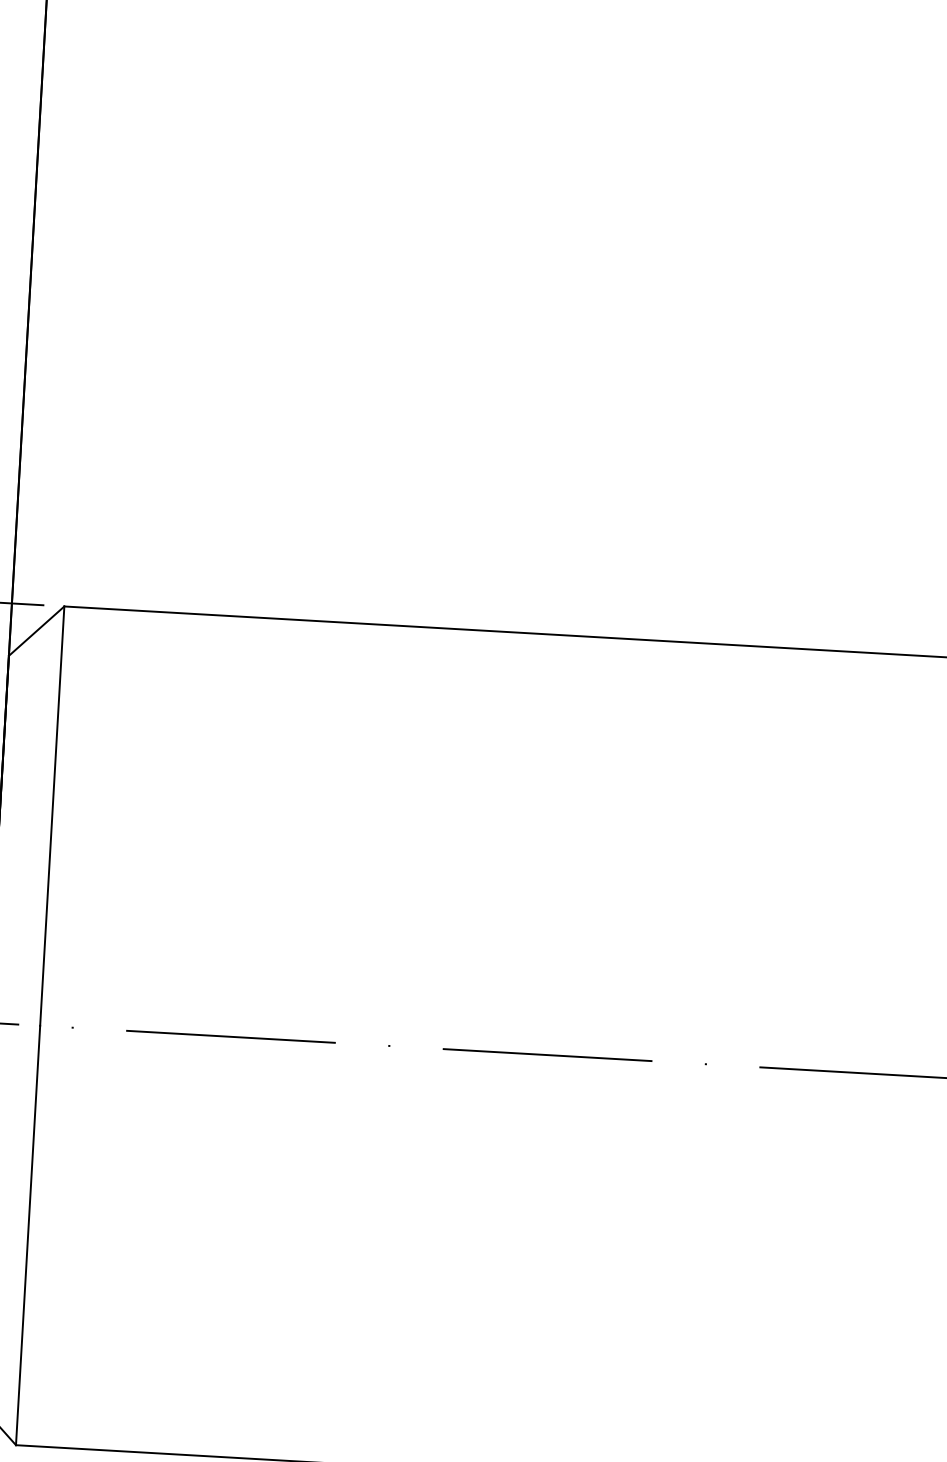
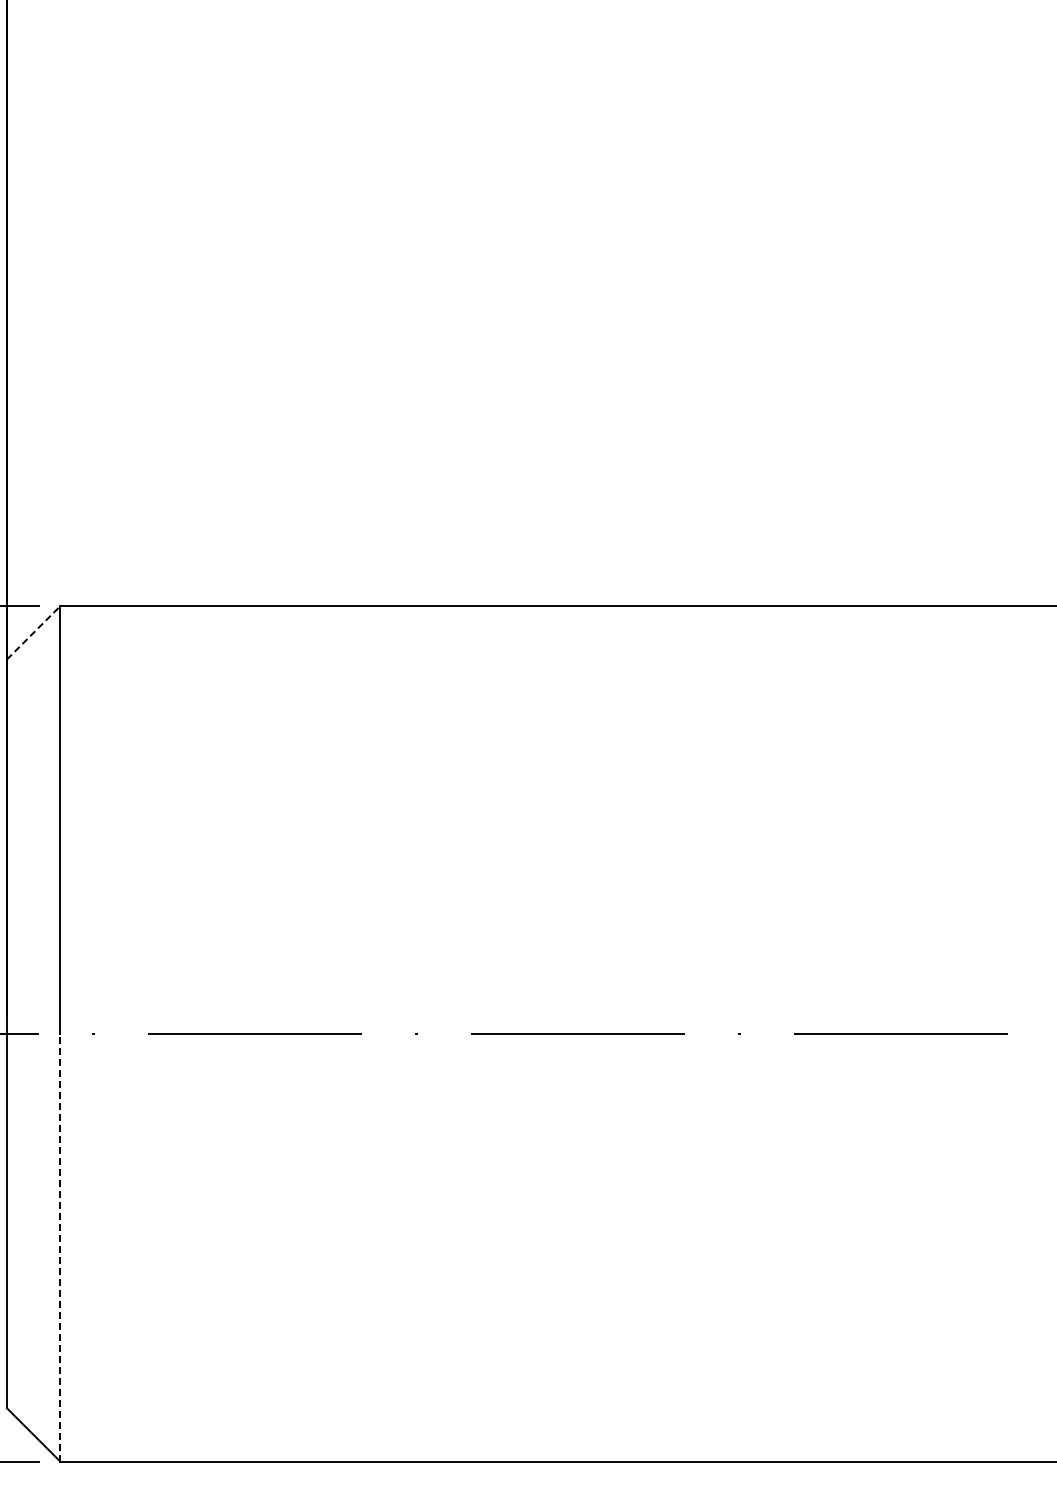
line: (36, 630) -> (33, 632), solid -> dashed
line: (28, 1235) -> (60, 1247), solid -> dashed

